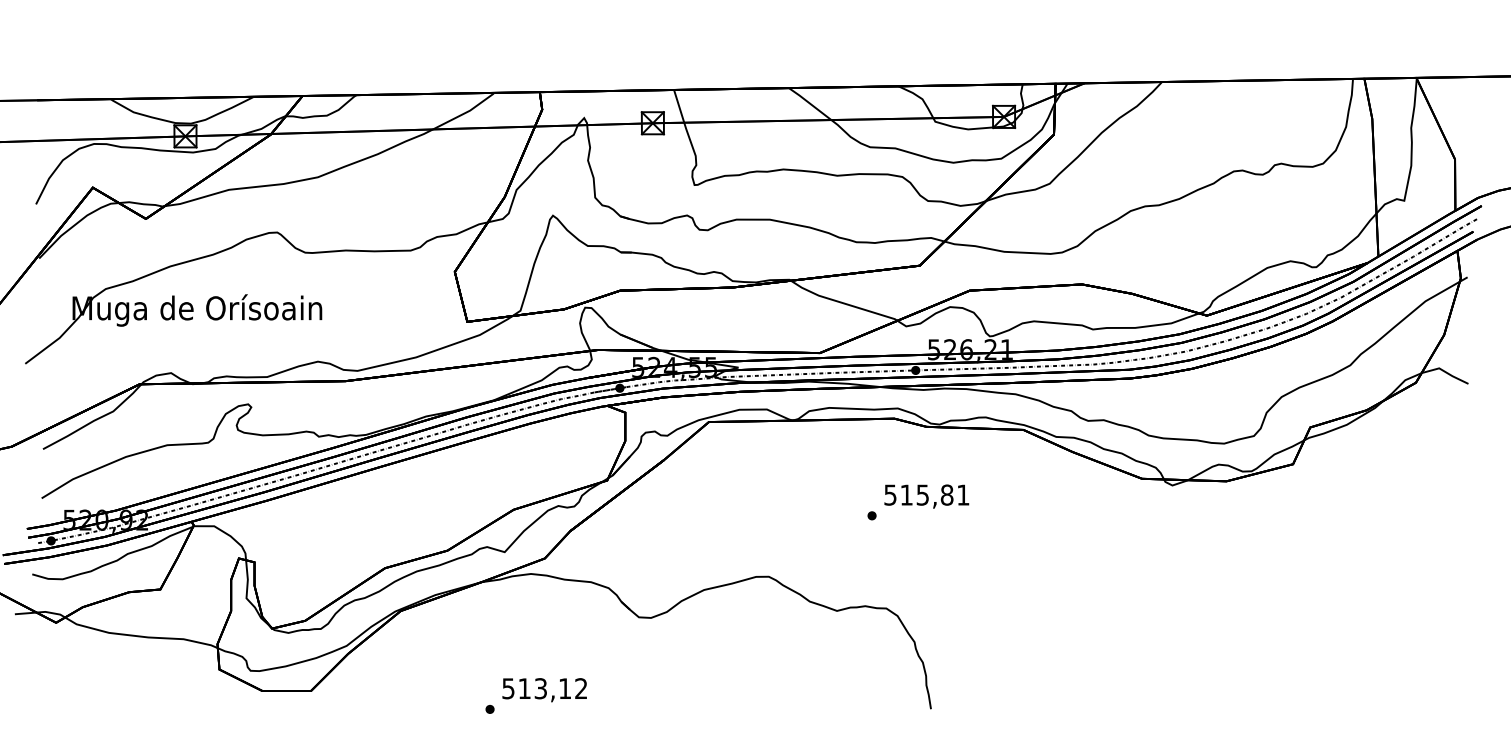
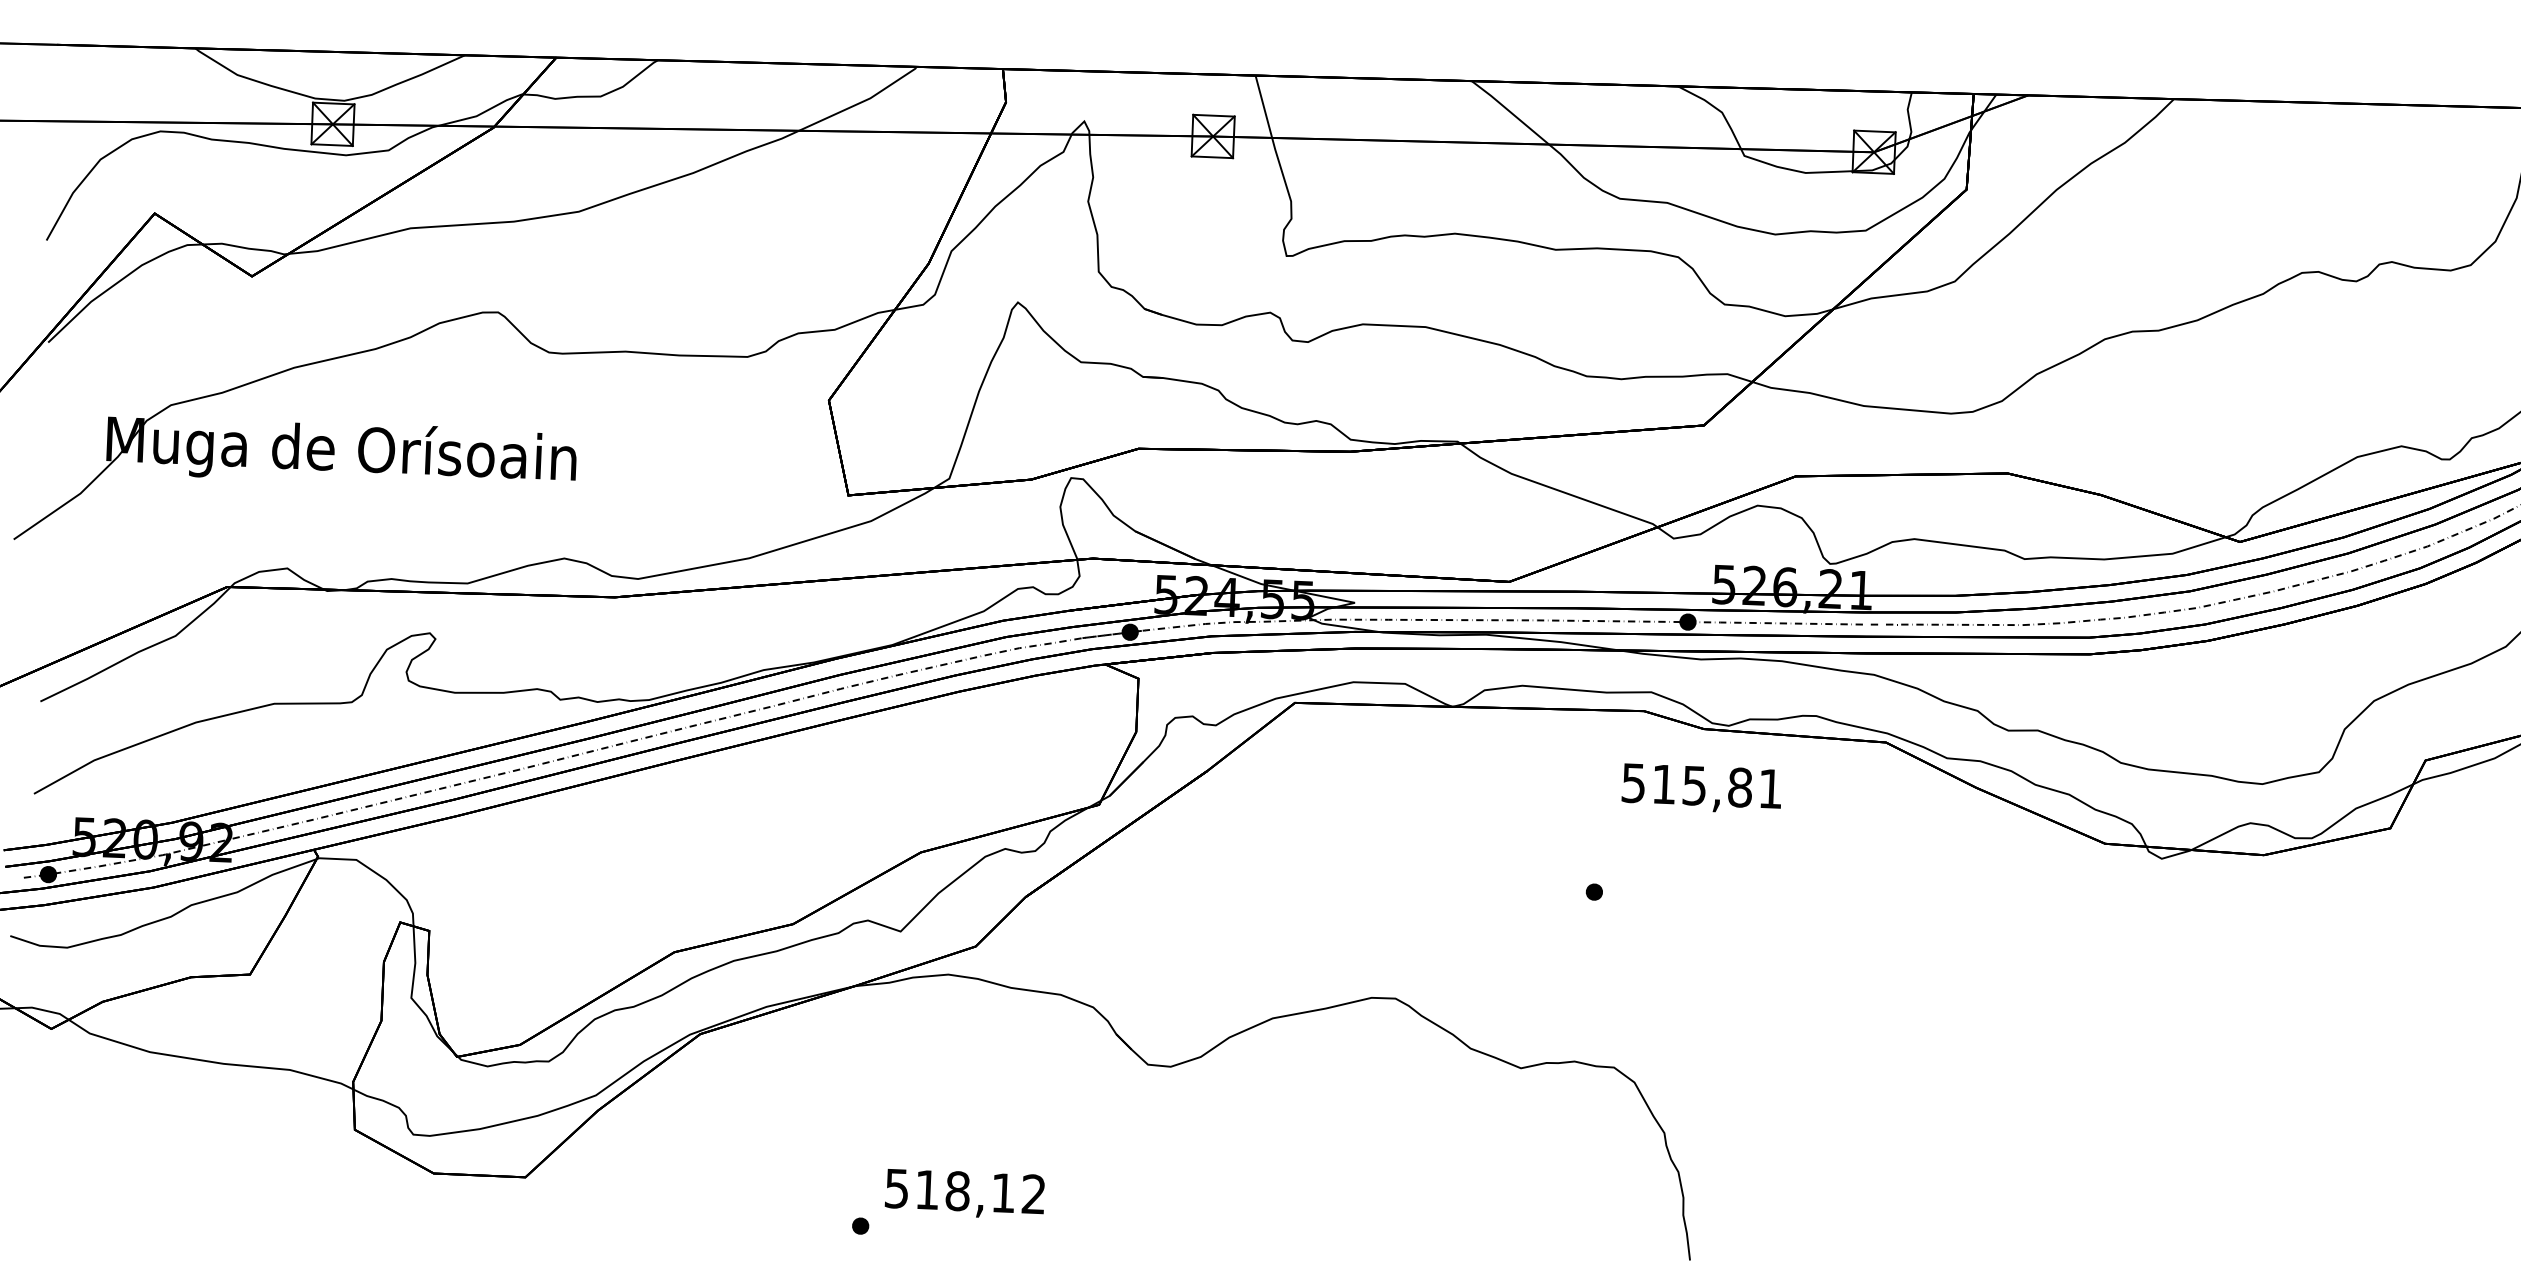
text: (926, 496) -> (1701, 788), moved
text: (540, 688) -> (957, 1190), 513,12 -> 518,12

